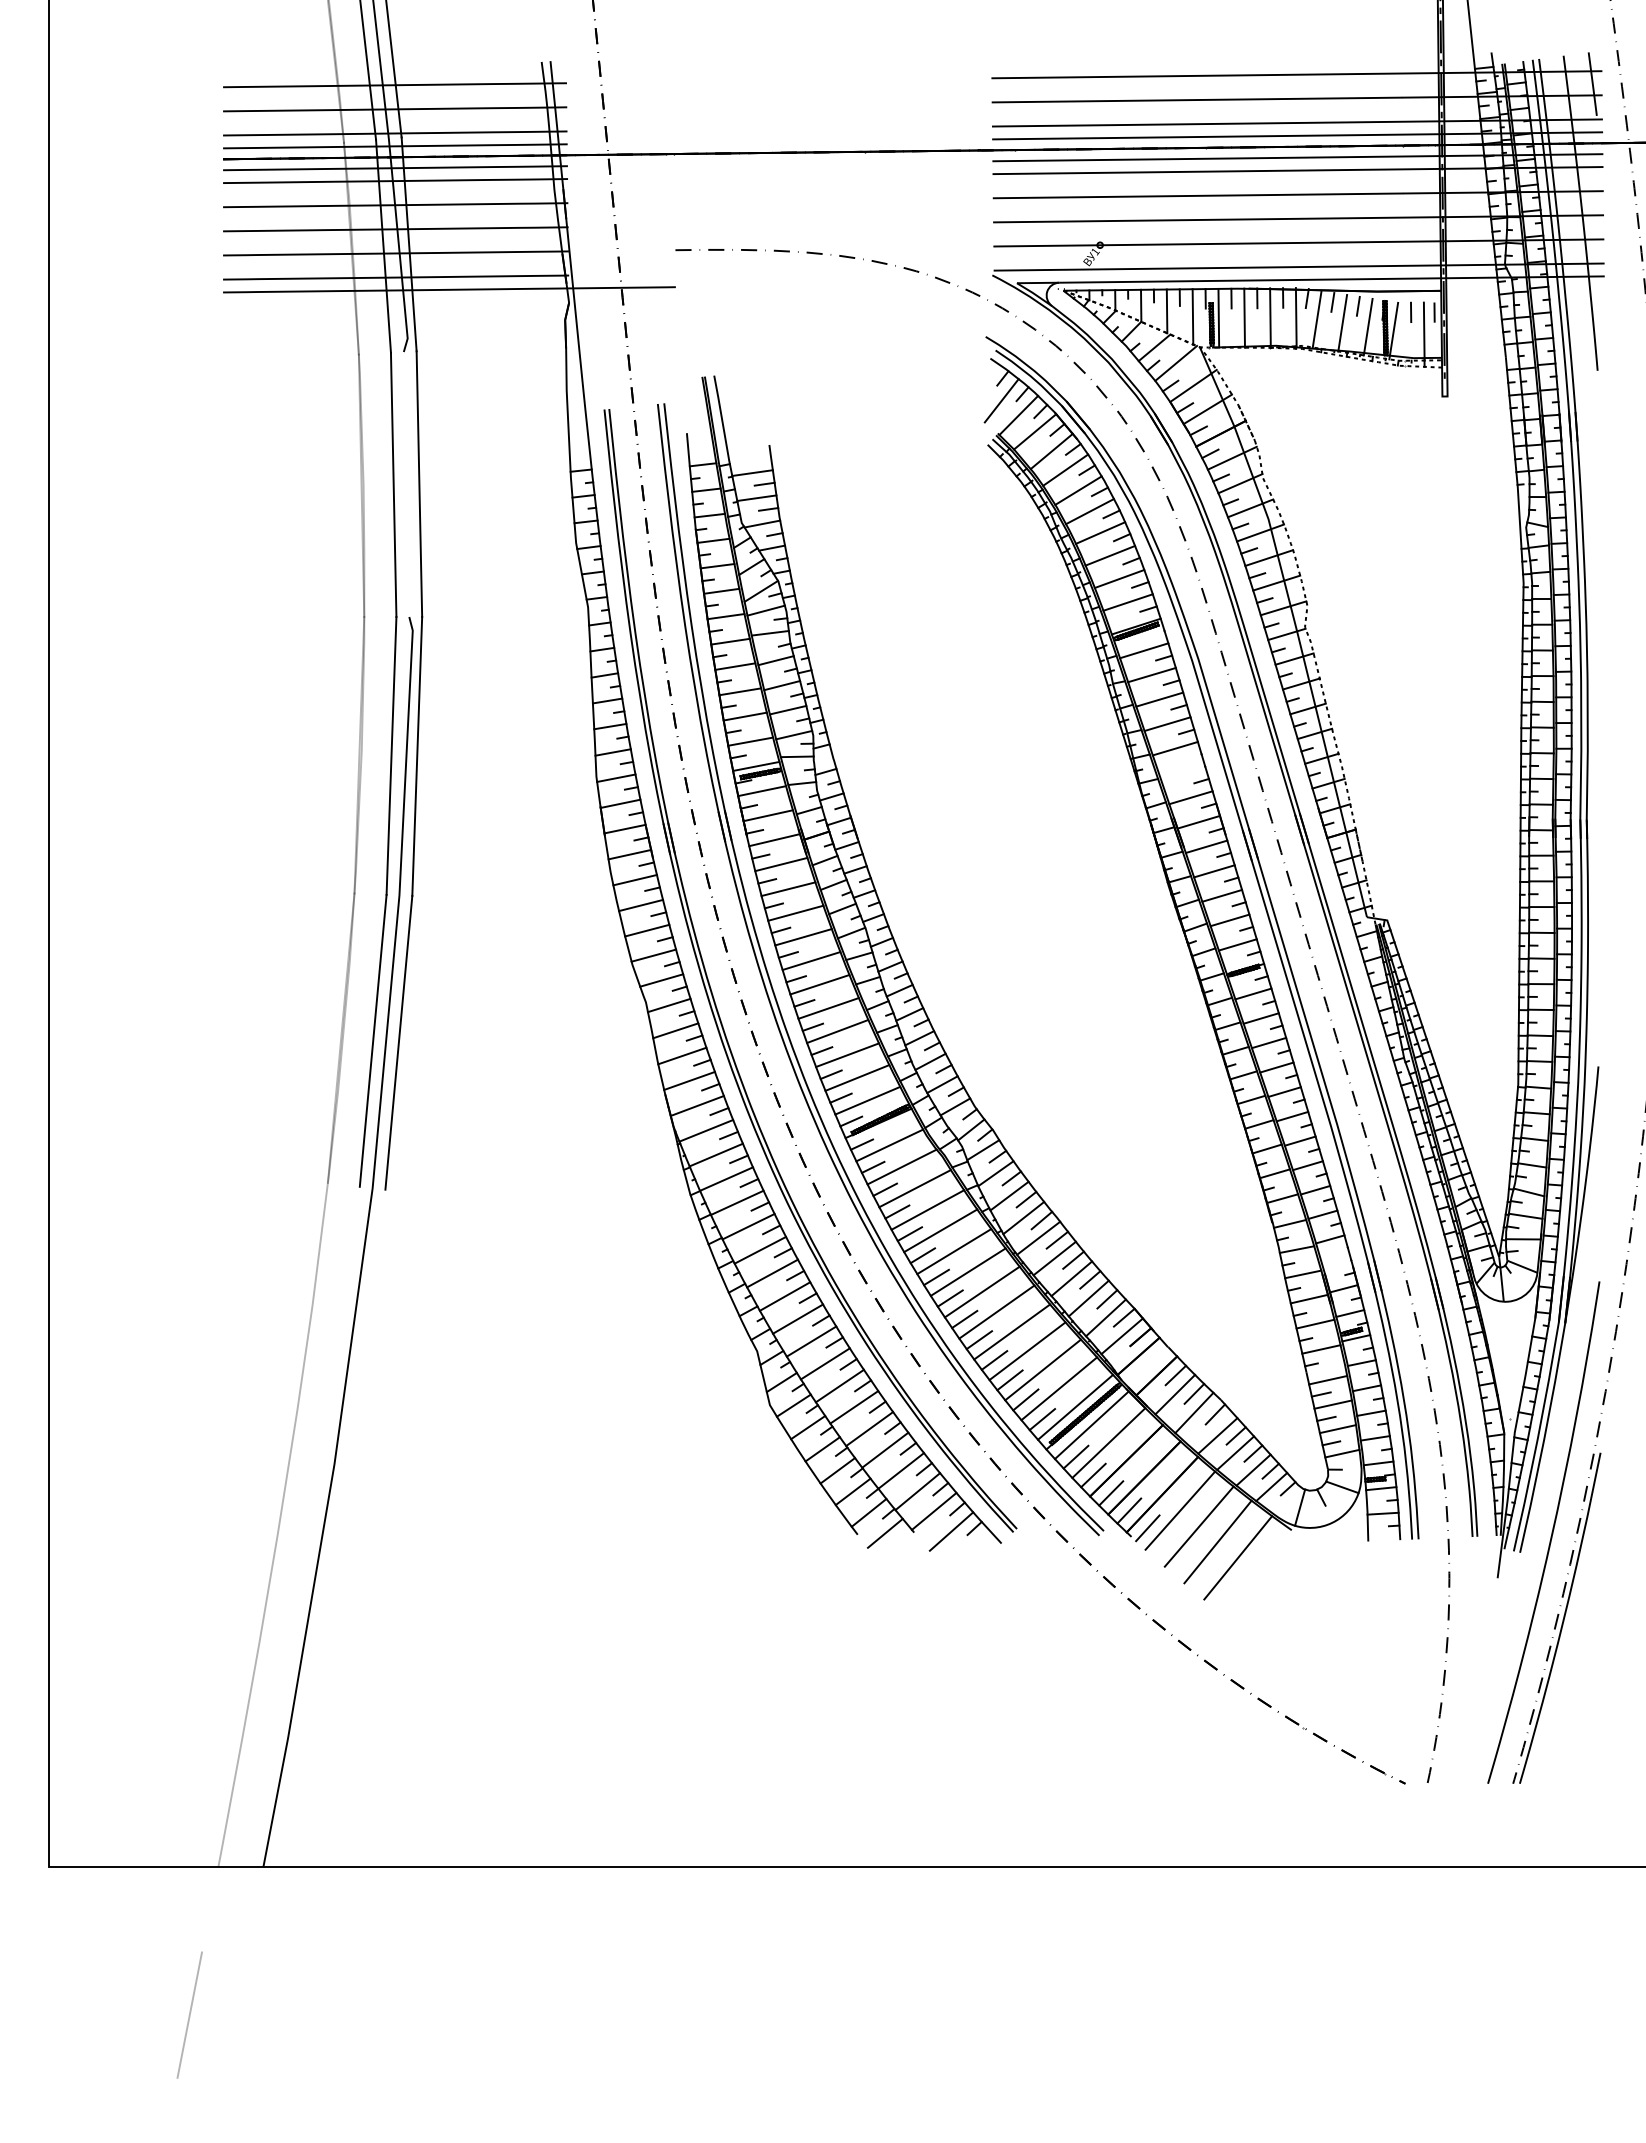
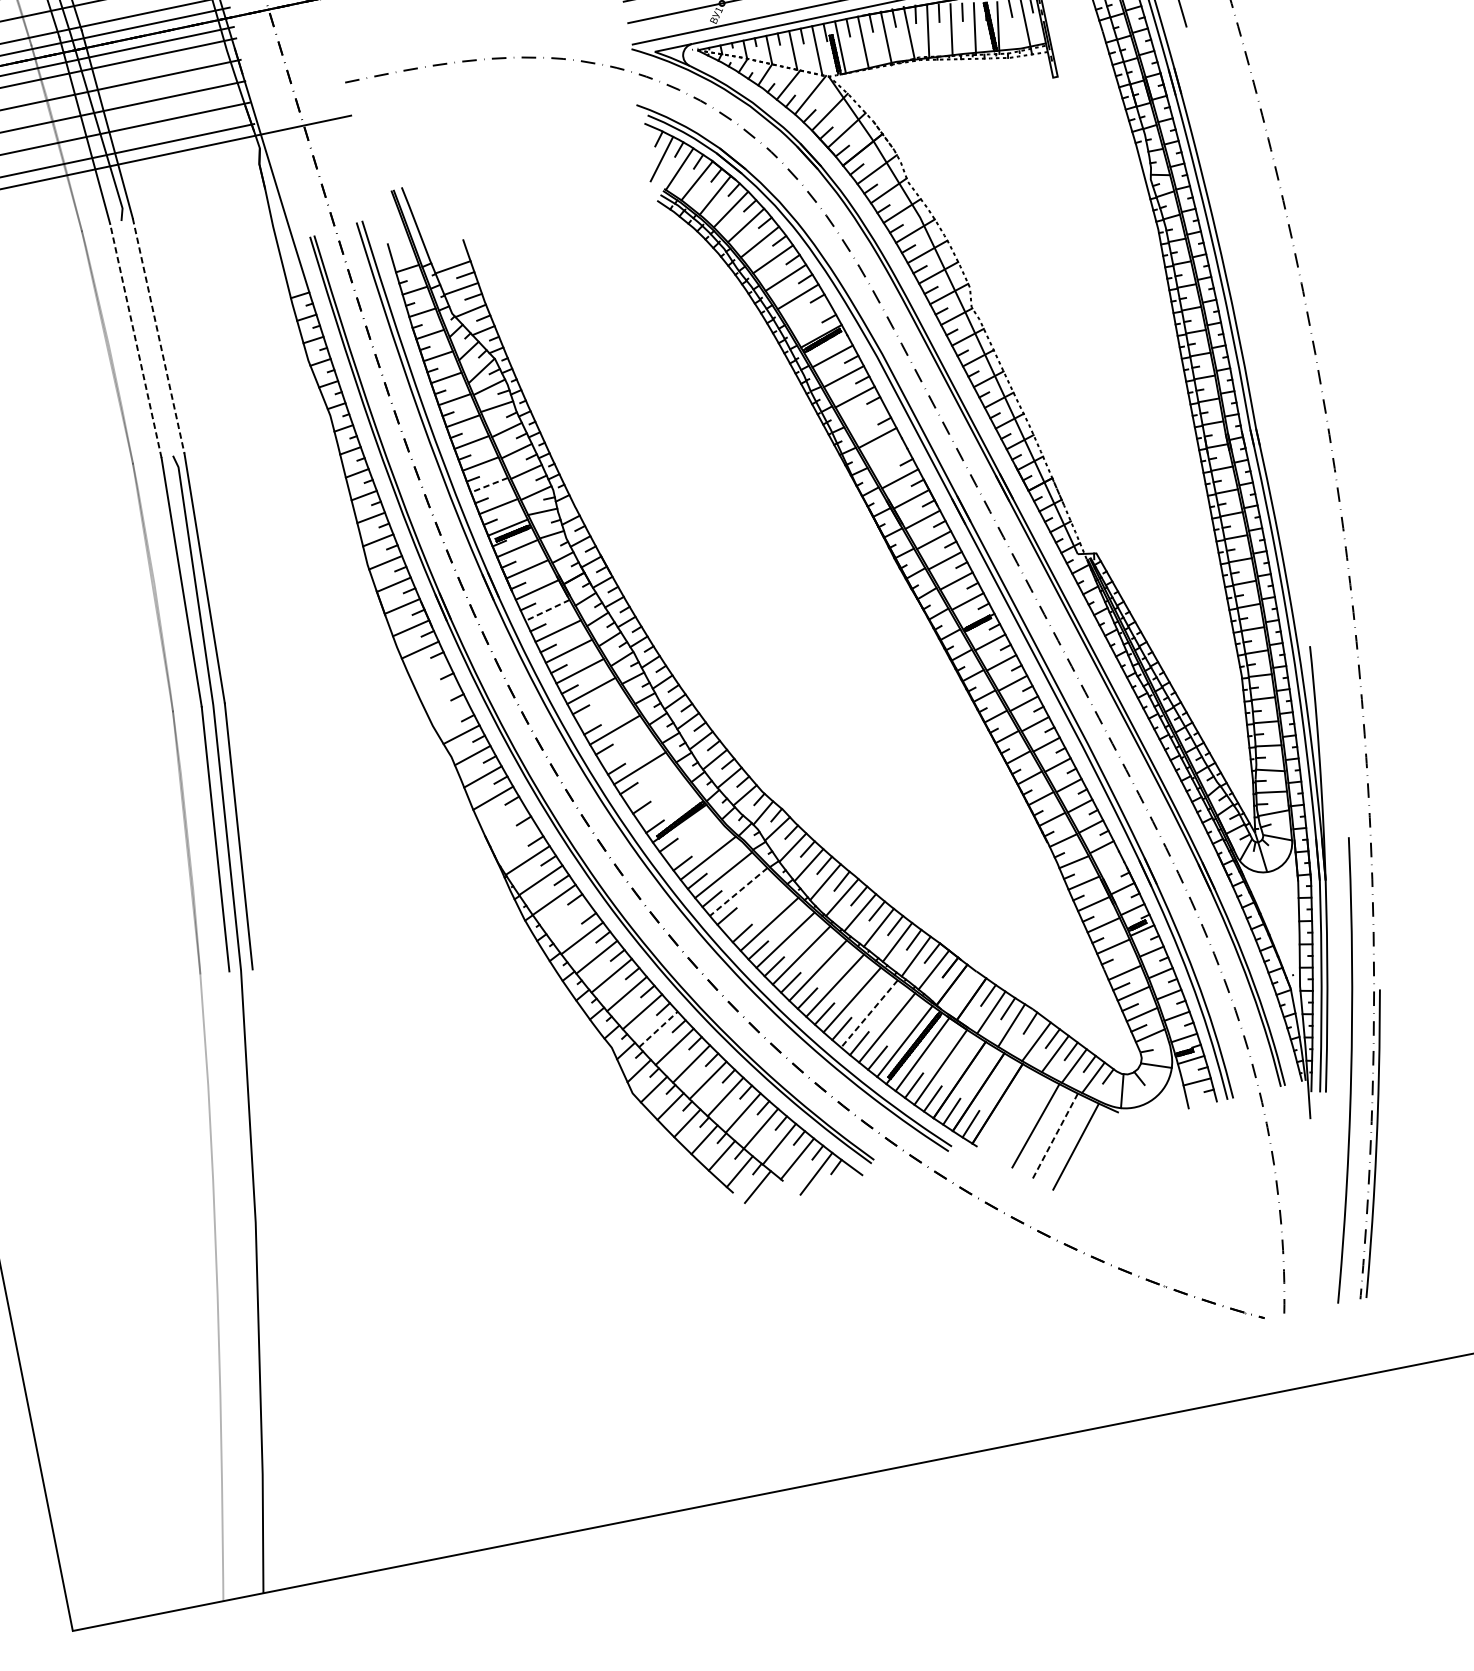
line: (393, 484) -> (135, 340), solid -> dashed
line: (419, 484) -> (158, 336), solid -> dashed
line: (1127, 602) -> (809, 316), removed
line: (745, 716) -> (489, 485), solid -> dashed
line: (1167, 724) -> (866, 417), removed
line: (781, 864) -> (547, 610), solid -> dashed
line: (641, 905) -> (430, 671), removed
line: (647, 930) -> (440, 692), removed
line: (653, 955) -> (449, 713), removed
line: (819, 984) -> (602, 710), removed
line: (837, 1031) -> (626, 749), removed
line: (857, 1077) -> (652, 786), removed
line: (689, 1080) -> (503, 818), removed
line: (867, 1100) -> (665, 805), removed
line: (696, 1105) -> (514, 839), removed
line: (889, 1145) -> (693, 841), removed
line: (737, 1202) -> (568, 918), removed
line: (927, 1210) -> (738, 892), solid -> dashed
line: (940, 1230) -> (753, 907), removed
line: (811, 1341) -> (658, 1029), solid -> dashed
line: (1043, 1369) -> (869, 1013), solid -> dashed
line: (1180, 1510) -> (1016, 1114), removed
line: (1147, 1528) -> (990, 1136), removed
line: (1217, 1542) -> (1054, 1136), solid -> dashed

